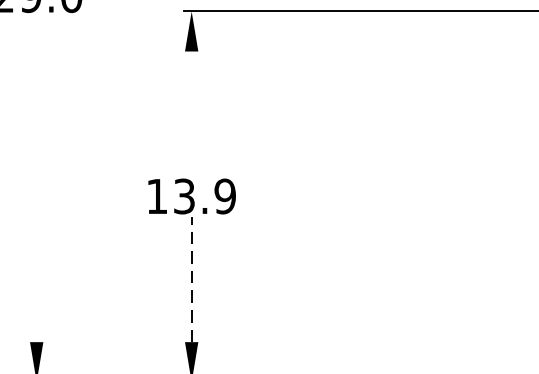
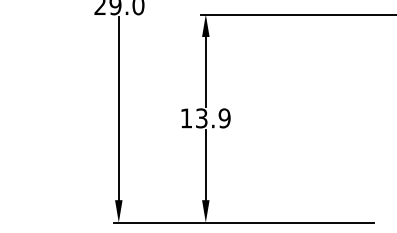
line: (191, 112) -> (205, 71), added
line: (36, 178) -> (118, 108), added
line: (191, 278) -> (205, 164), dashed -> solid

